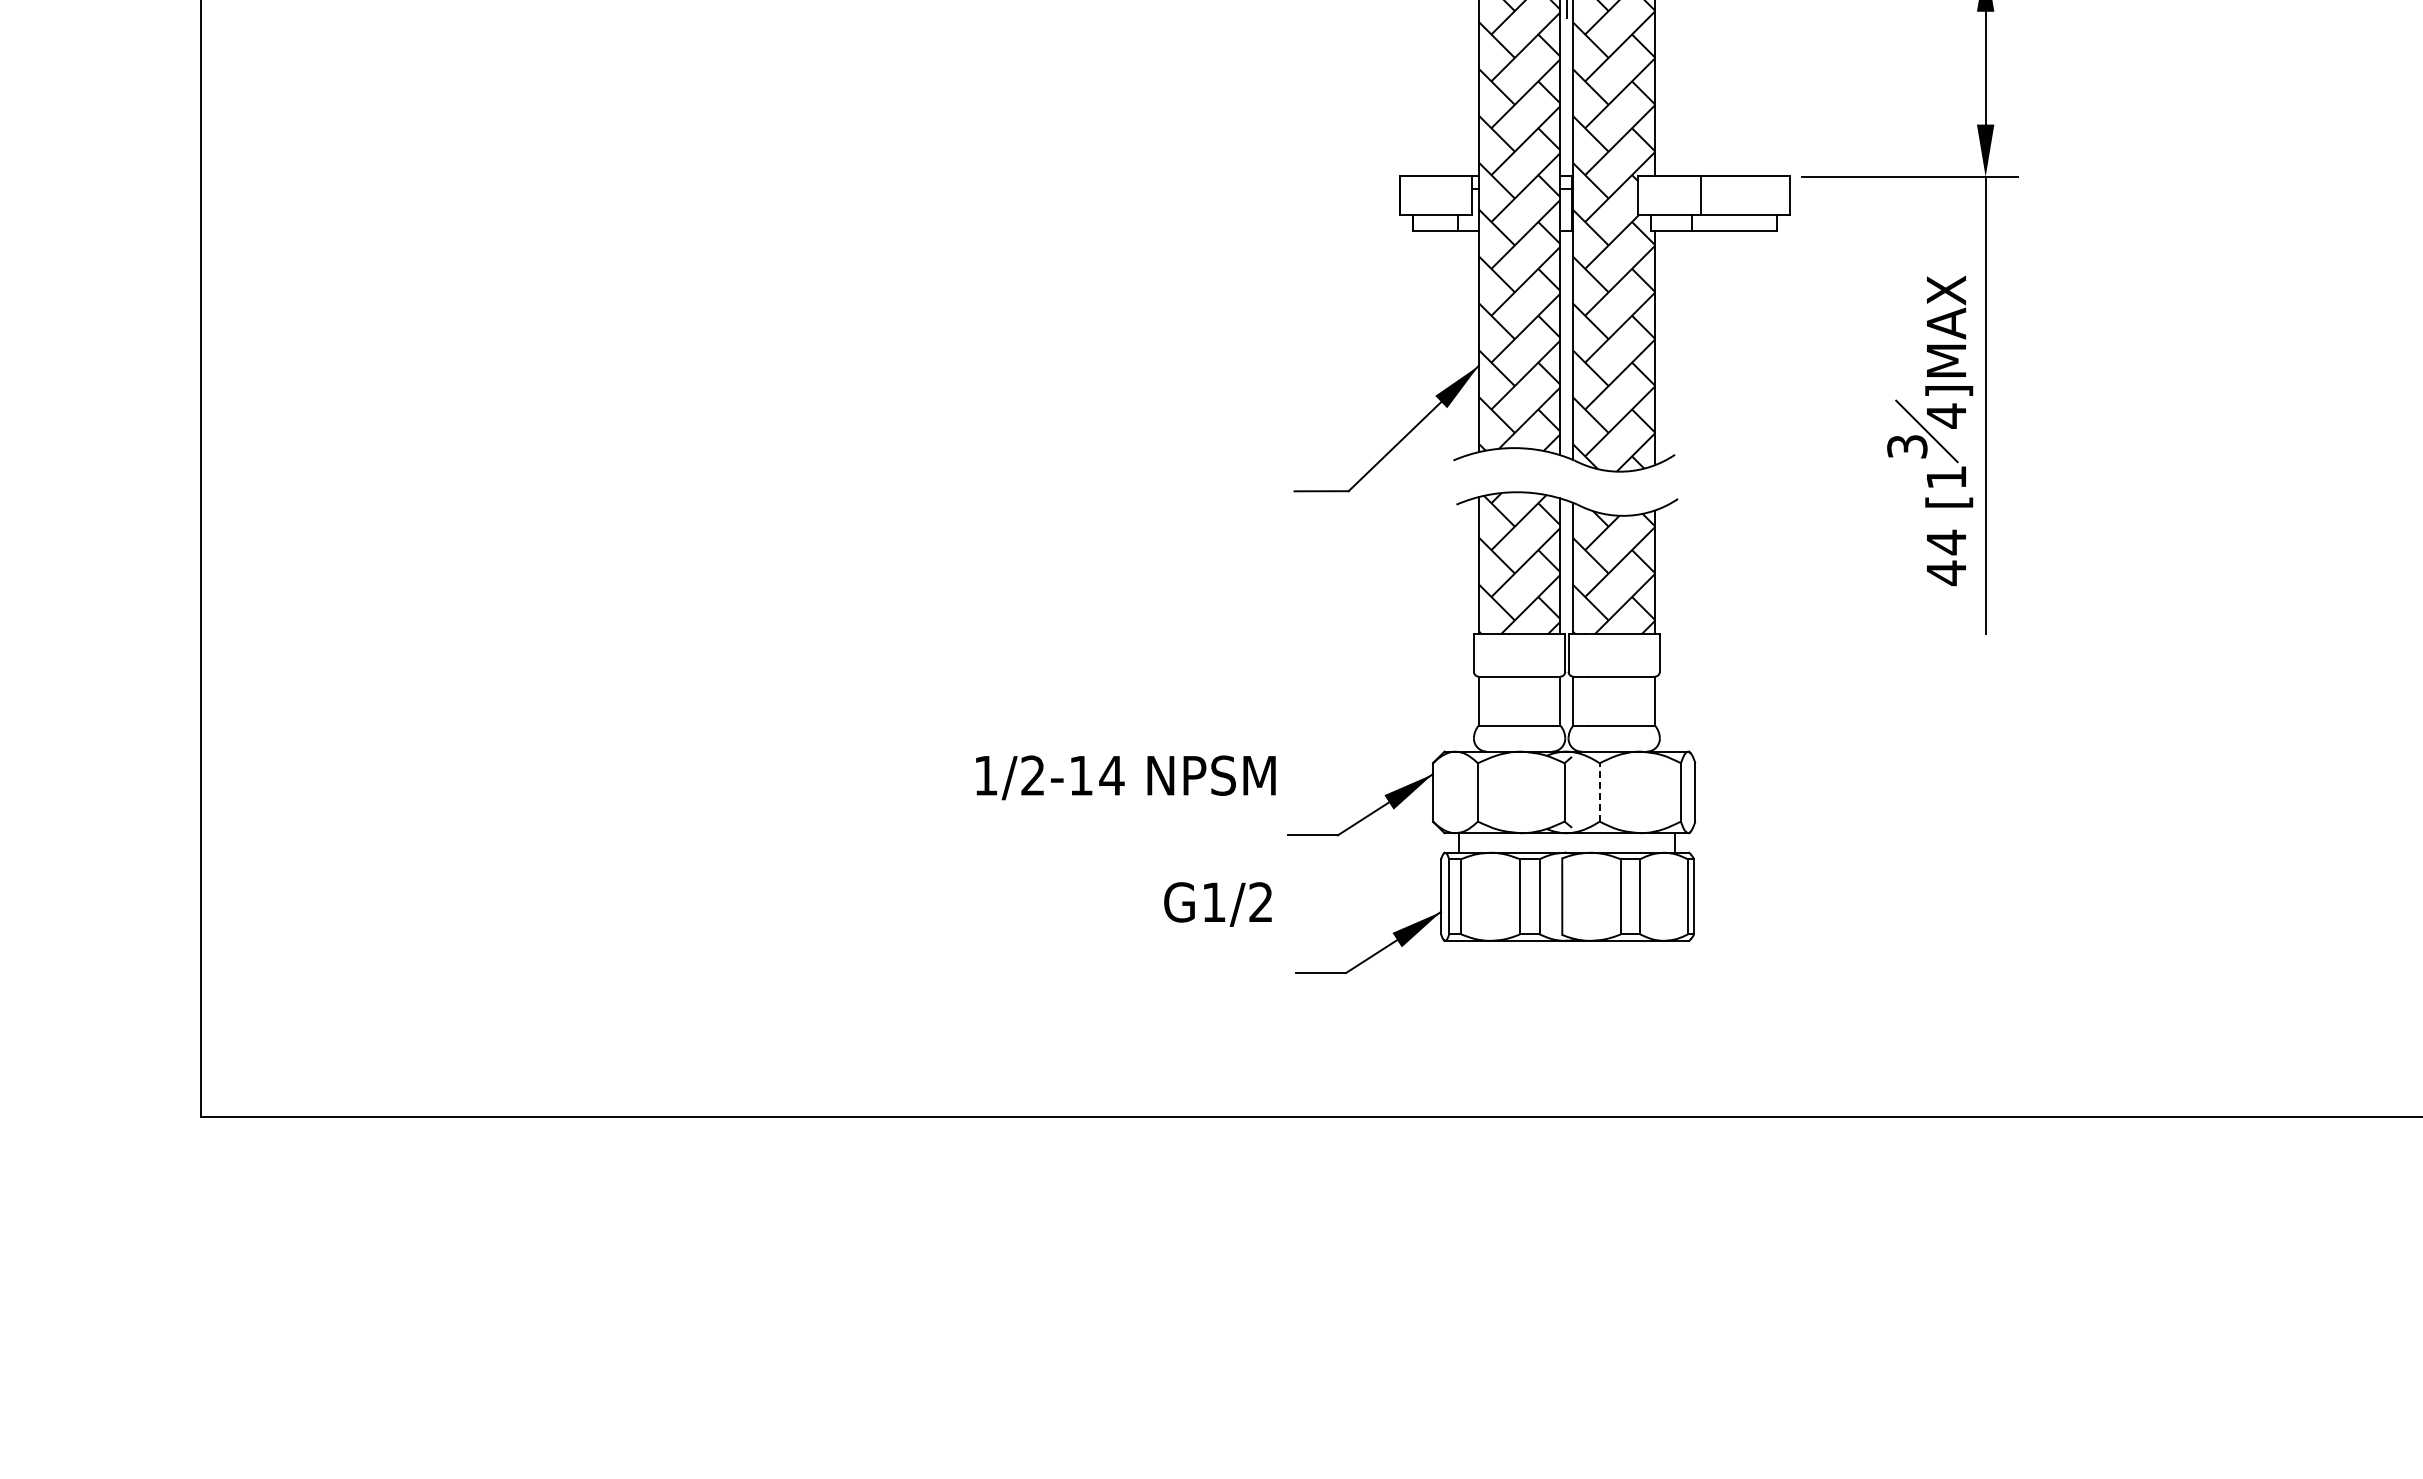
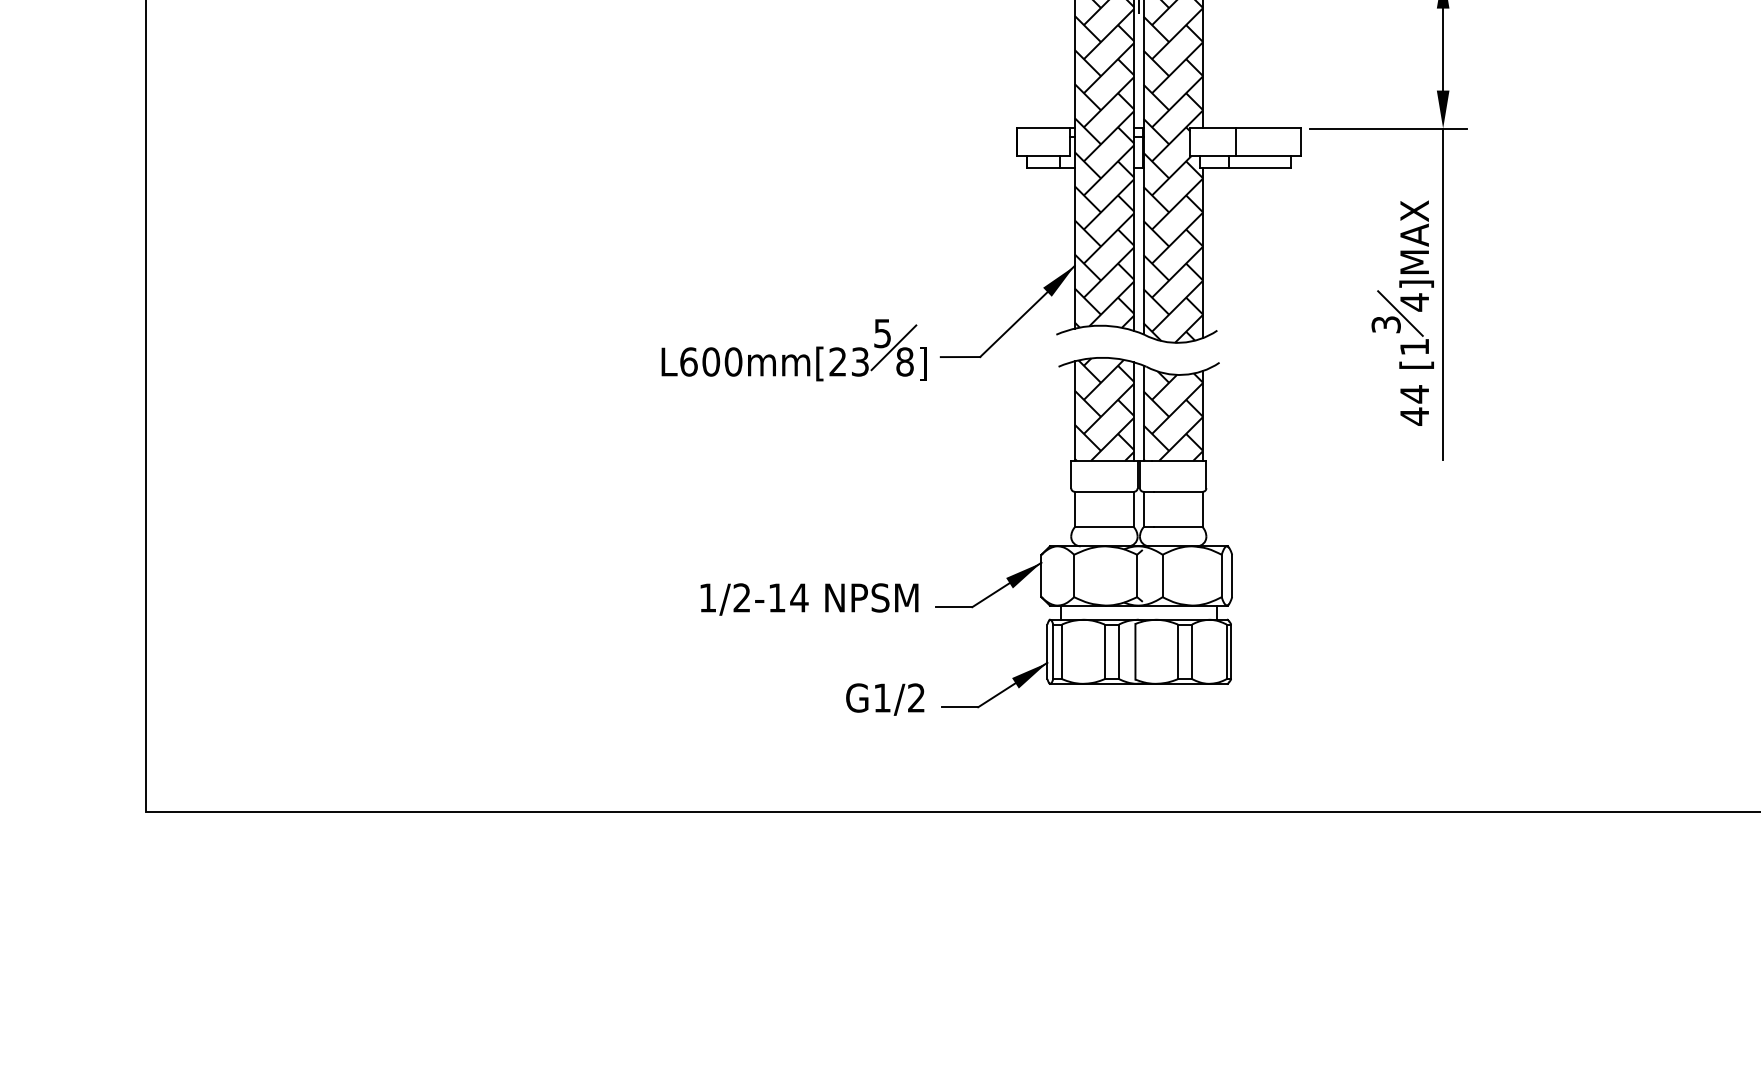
part: (1090, 487) -> (792, 354), added
text: (1125, 777) -> (809, 599), moved
line: (1599, 791) -> (1162, 575), dashed -> solid
text: (1217, 904) -> (884, 699), moved

